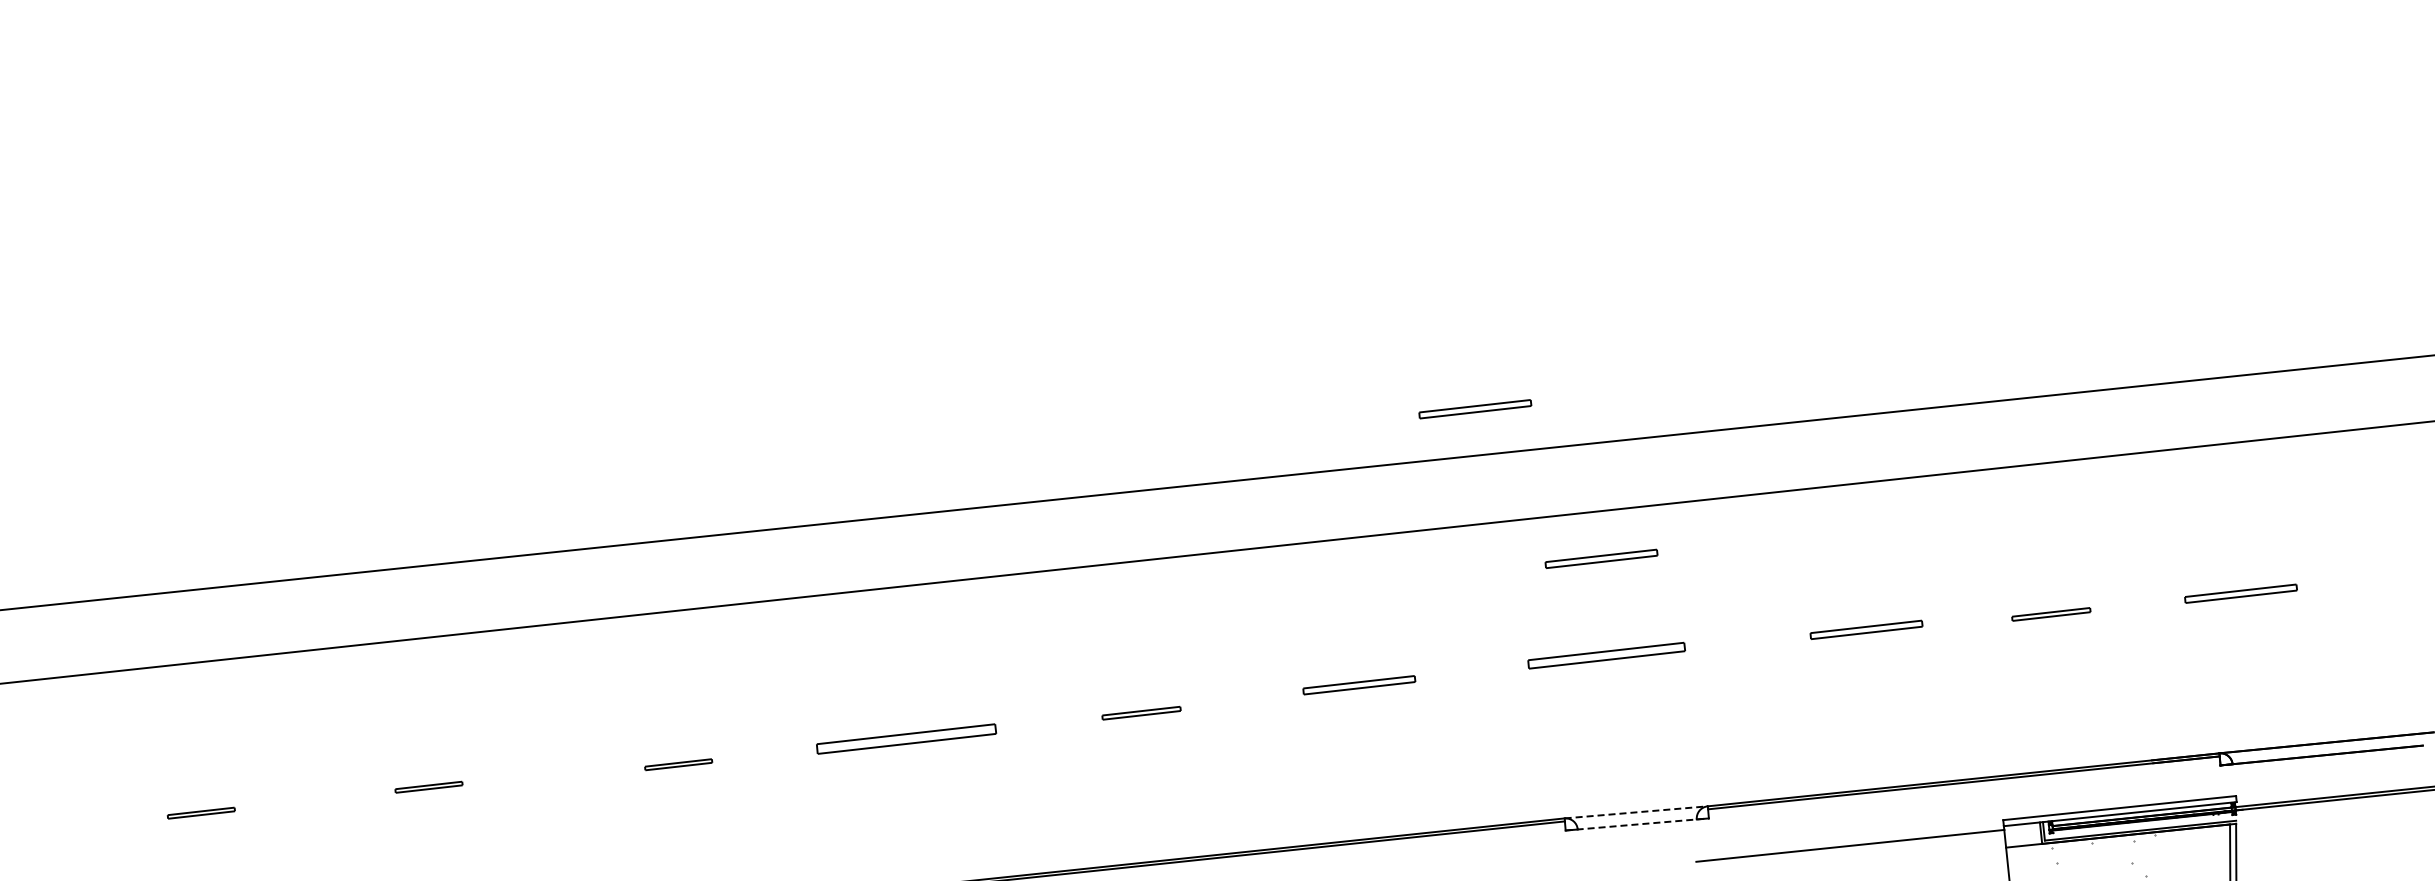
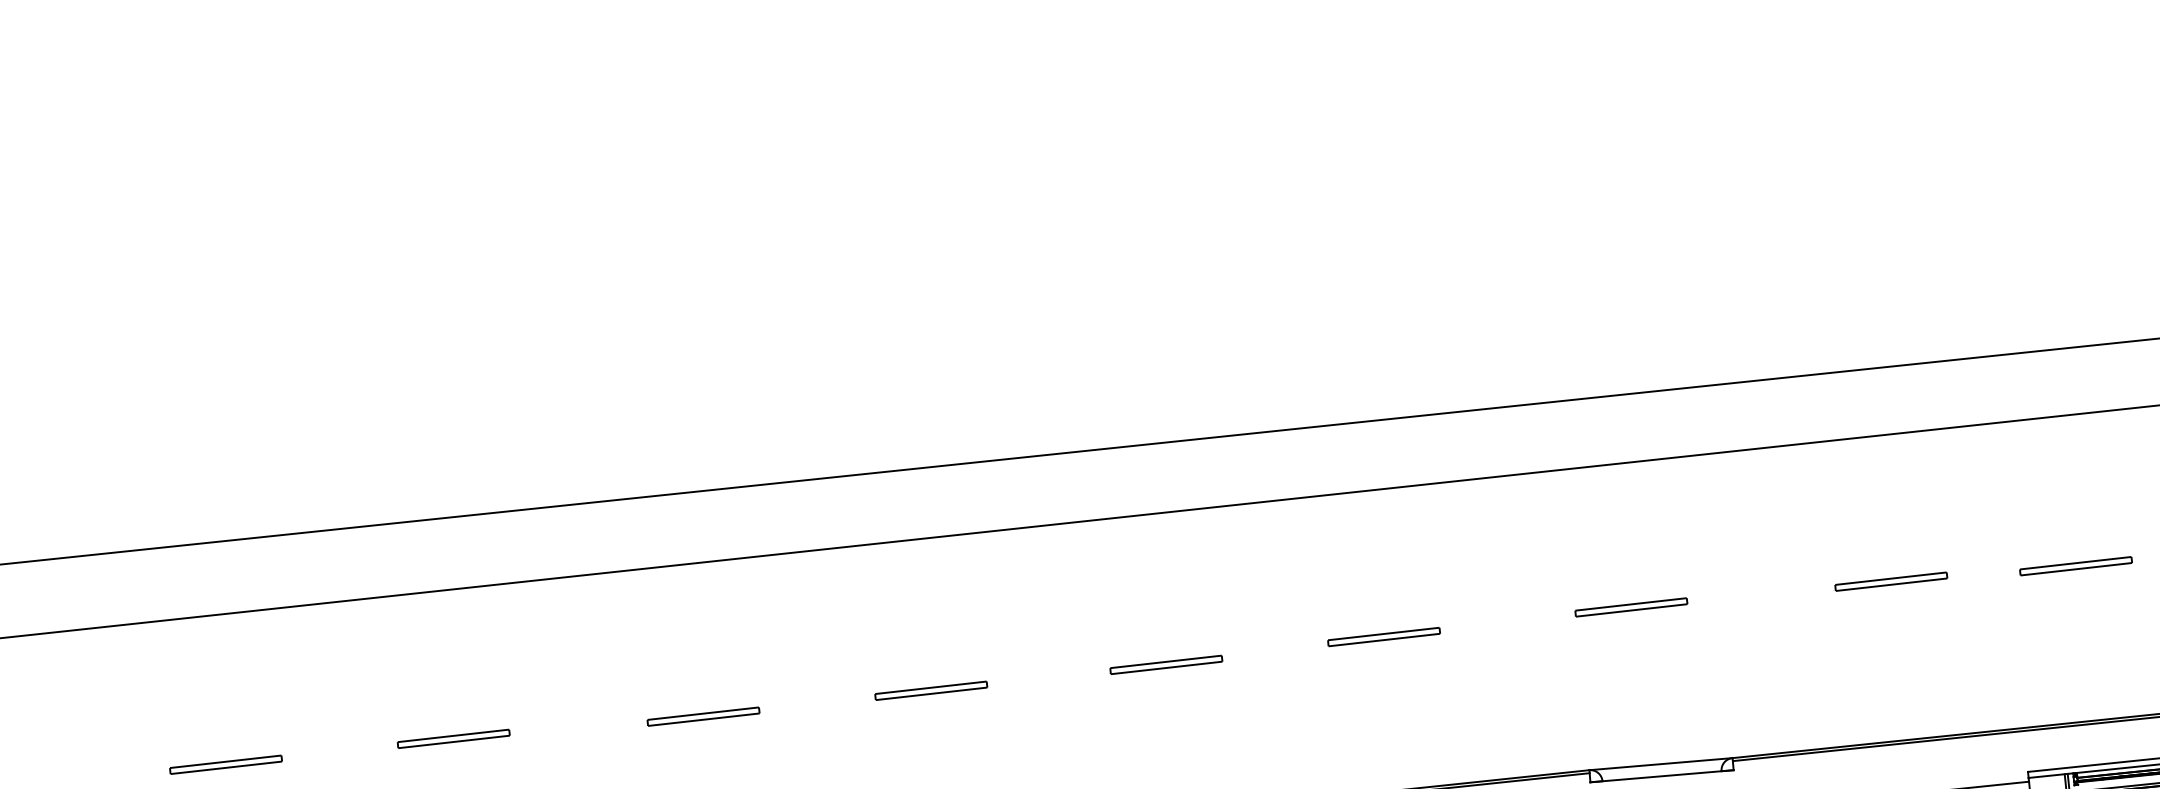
part: (1475, 409) -> (1500, 361), removed
part: (1601, 558) -> (1626, 510), removed
part: (2051, 614) -> (2076, 566), size x1.43
part: (1606, 655) -> (1631, 607), size x0.71
part: (1141, 713) -> (1166, 665), size x1.43
part: (906, 738) -> (931, 690), size x0.62
part: (678, 764) -> (703, 716), size x1.67
part: (428, 787) -> (453, 739), size x1.67
line: (1636, 812) -> (1661, 764), dashed -> solid
part: (201, 813) -> (226, 765), size x1.67
line: (1637, 824) -> (1662, 776), dashed -> solid

